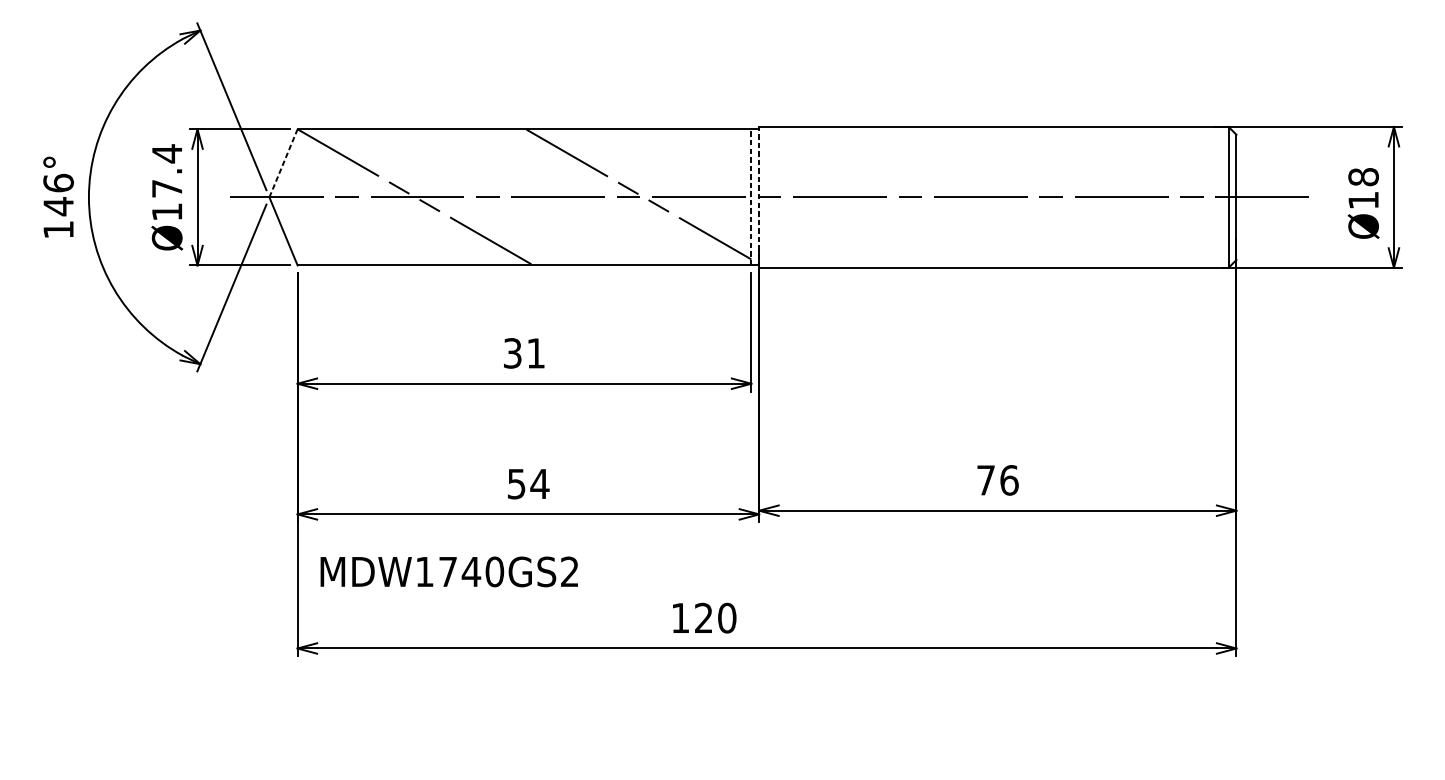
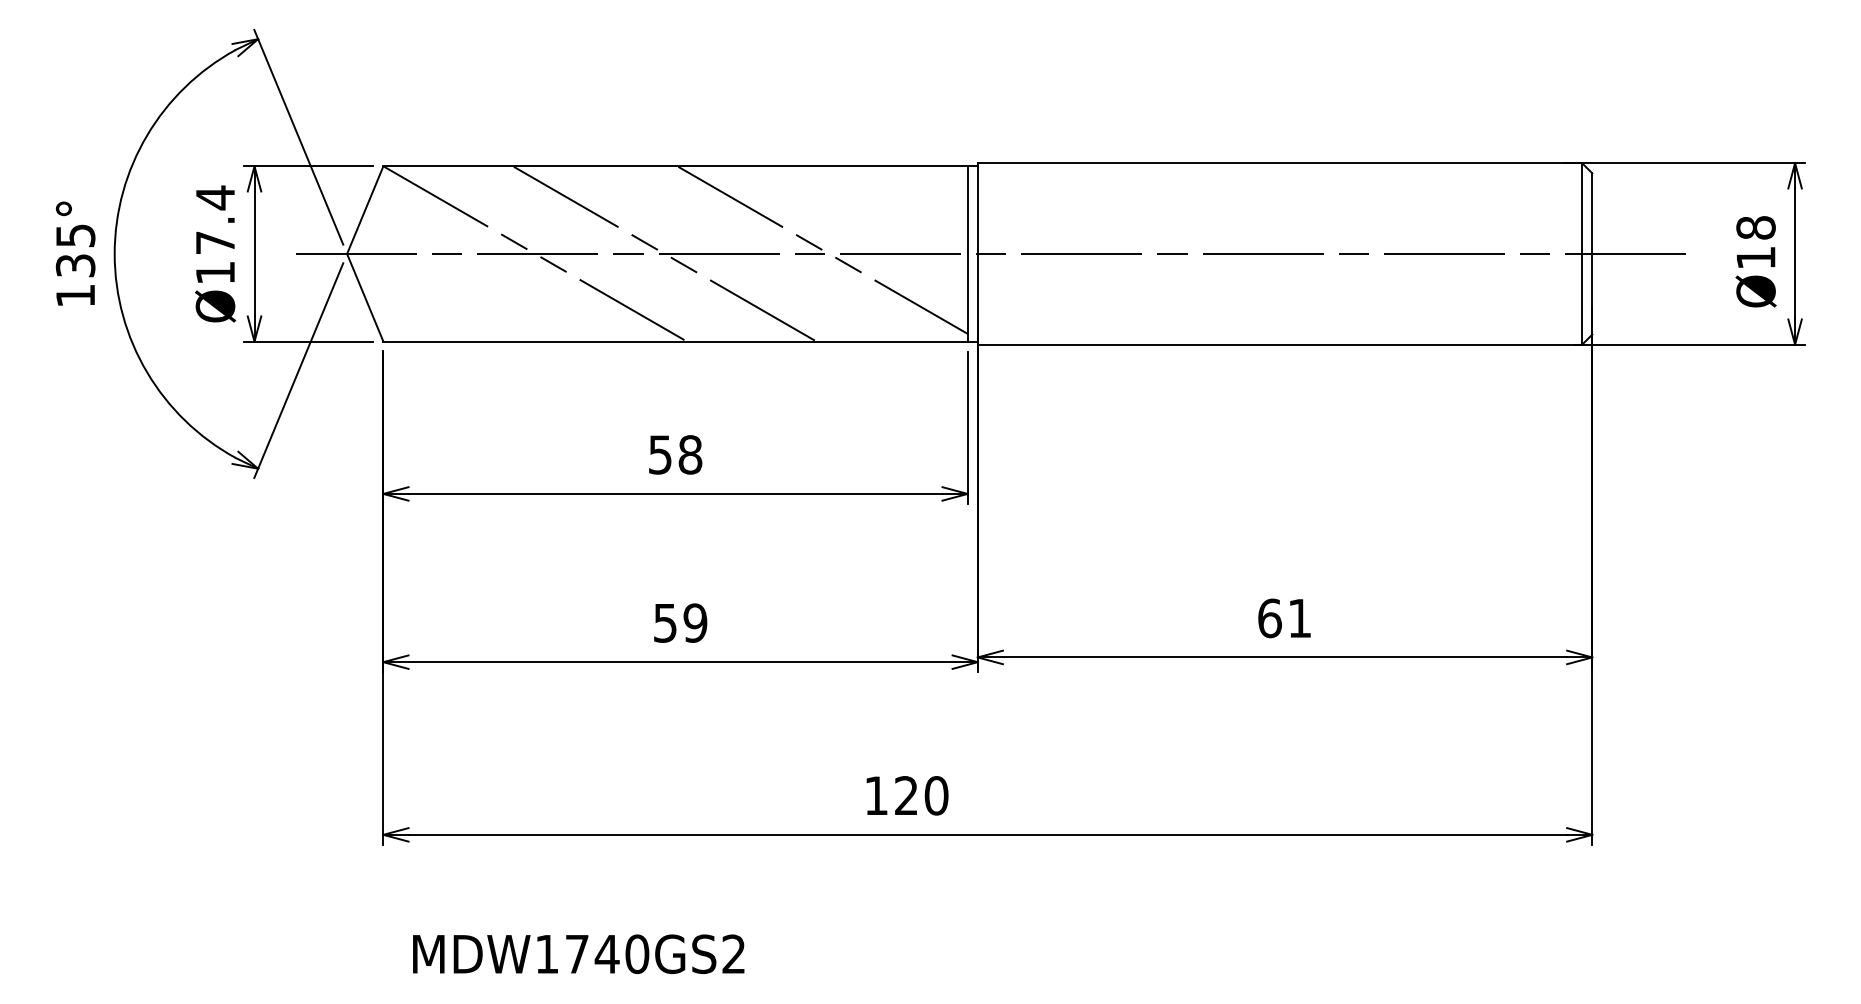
line: (283, 162) -> (365, 209), dashed -> solid
text: (58, 194) -> (75, 250), 146° -> 135°
line: (515, 197) -> (664, 253), added
line: (751, 197) -> (967, 253), dashed -> solid
line: (759, 197) -> (977, 253), dashed -> solid
text: (524, 353) -> (675, 454), 31 -> 58
text: (998, 480) -> (1285, 618), 76 -> 61
text: (539, 483) -> (694, 622), 54 -> 59
text: (449, 572) -> (578, 954), moved

